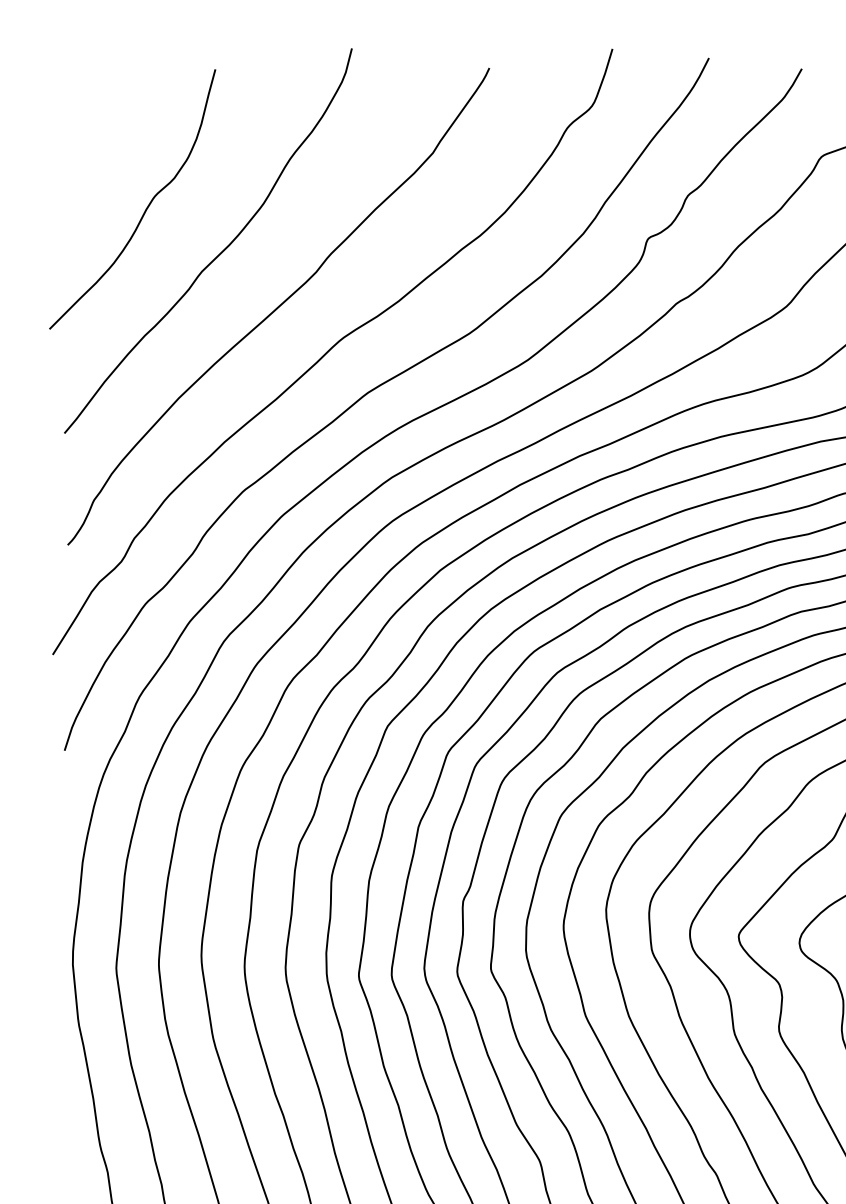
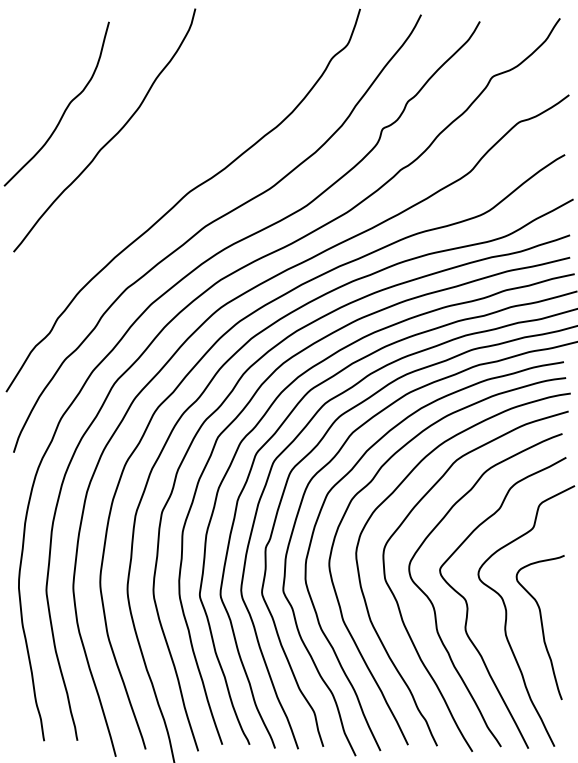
curve: (277, 306) -> (148, 171), removed

